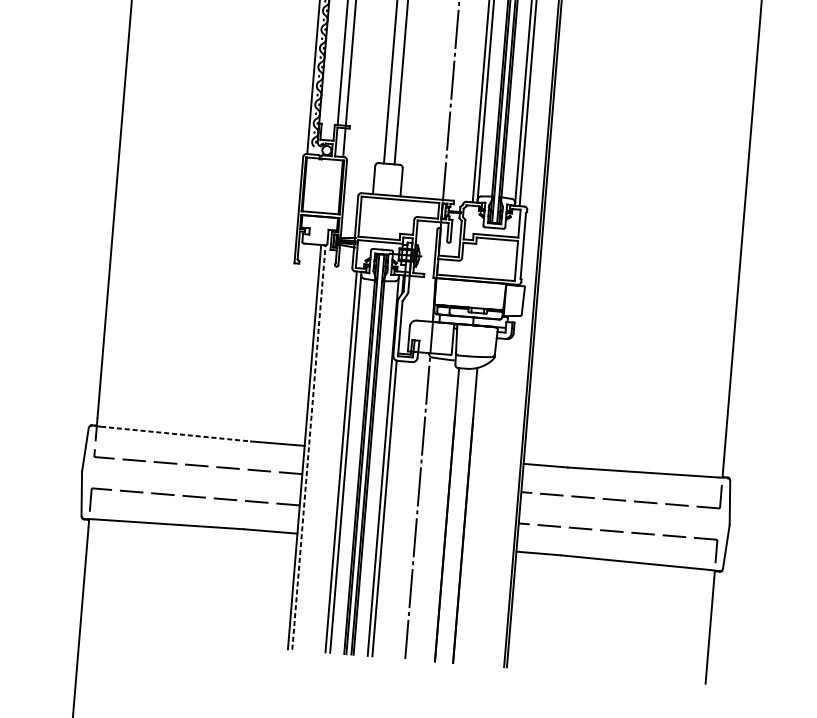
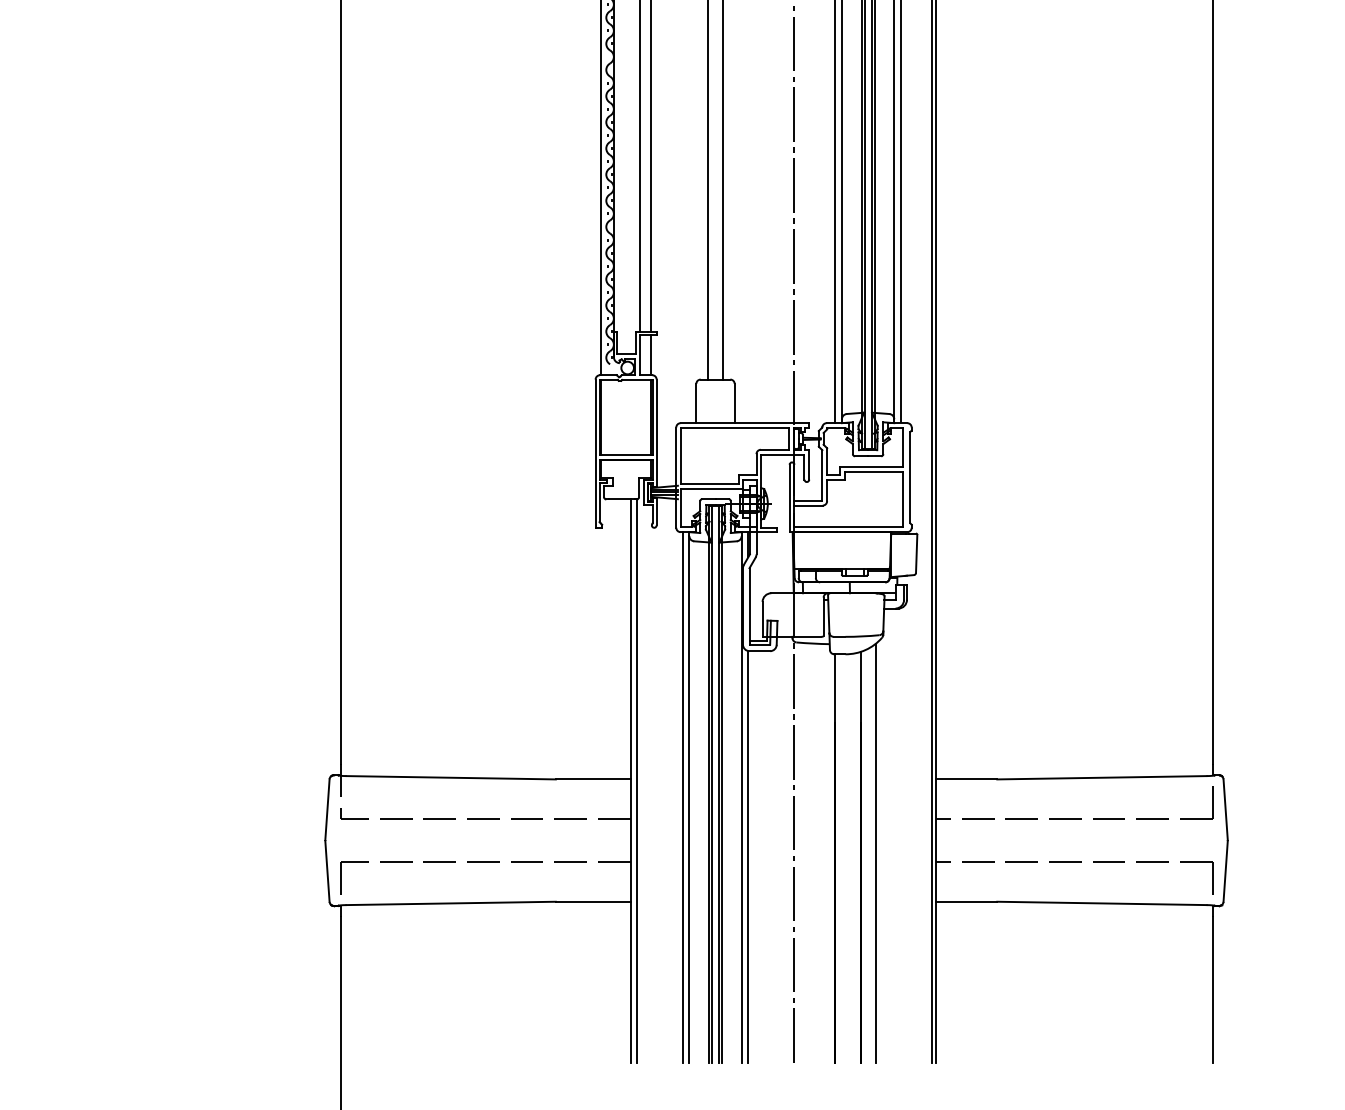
line: (176, 433) -> (451, 777), dashed -> solid
line: (308, 447) -> (636, 781), dashed -> solid
line: (476, 512) -> (875, 852), added

